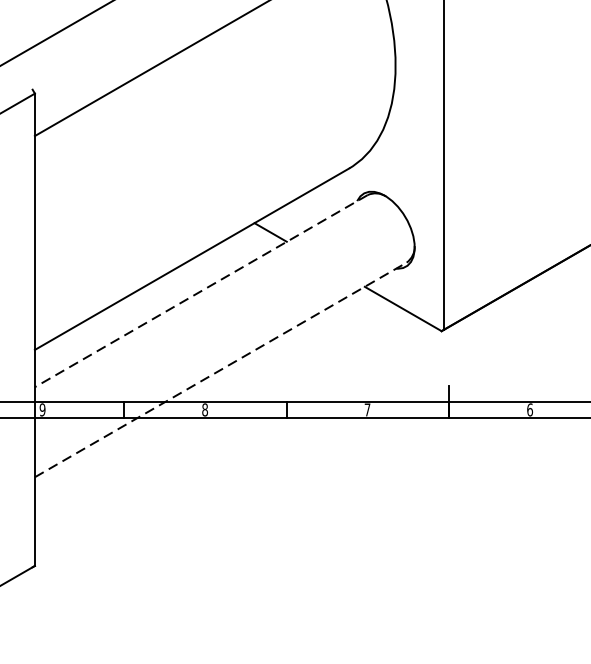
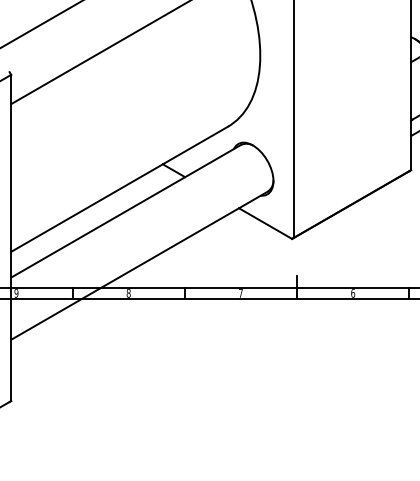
line: (201, 291) -> (126, 211), dashed -> solid
line: (220, 369) -> (139, 265), dashed -> solid

